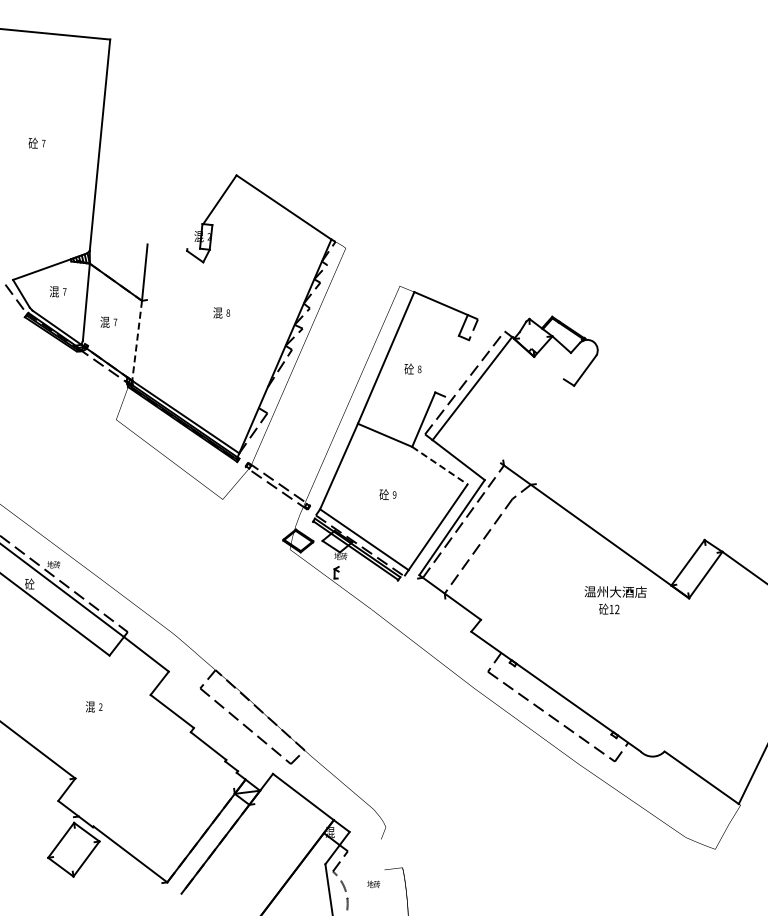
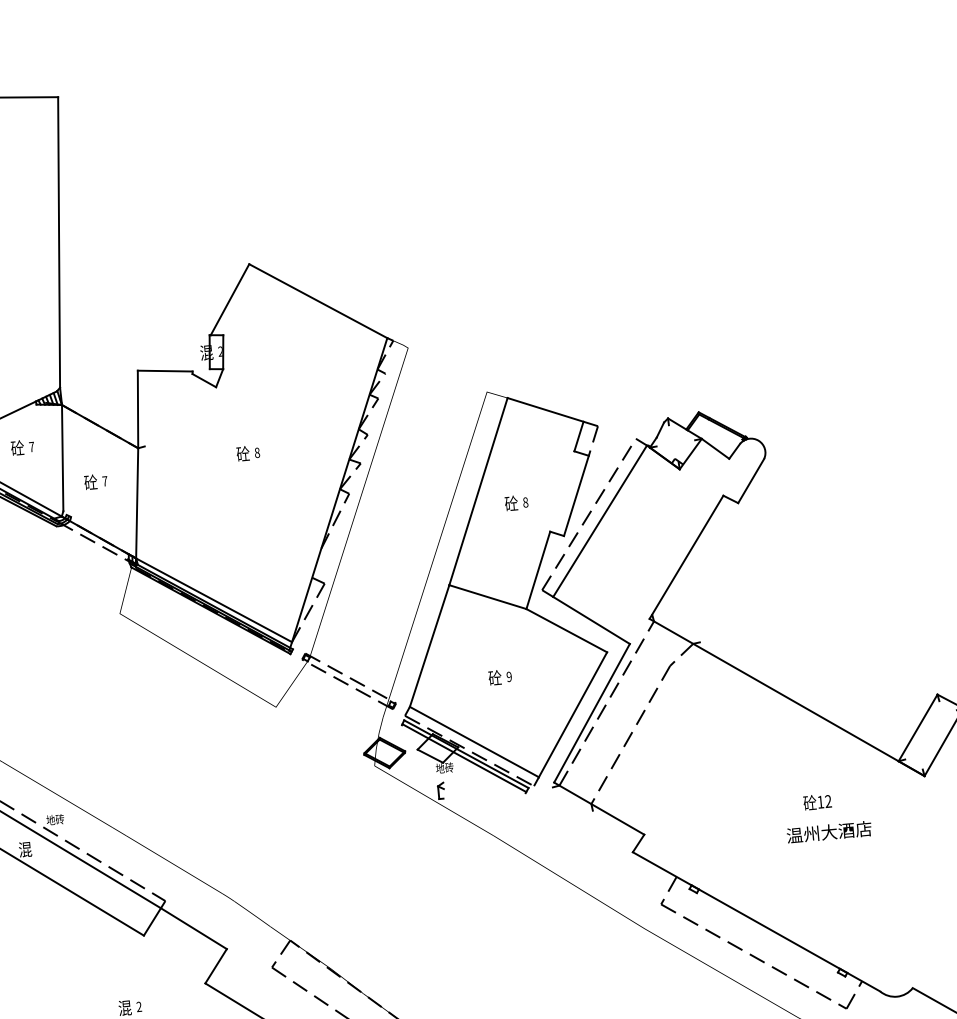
line: (167, 246) -> (165, 370), added
text: (53, 291) -> (16, 447), 混 -> 砼
text: (217, 312) -> (242, 453), 混 -> 砼
text: (104, 321) -> (90, 481), 混 -> 砼
line: (137, 341) -> (137, 504), dashed -> solid
line: (457, 368) -> (577, 495), added
line: (532, 421) -> (686, 557), added
line: (440, 465) -> (567, 630), dashed -> solid
text: (29, 583) -> (24, 848), 砼 -> 混
text: (615, 591) -> (829, 831), moved

